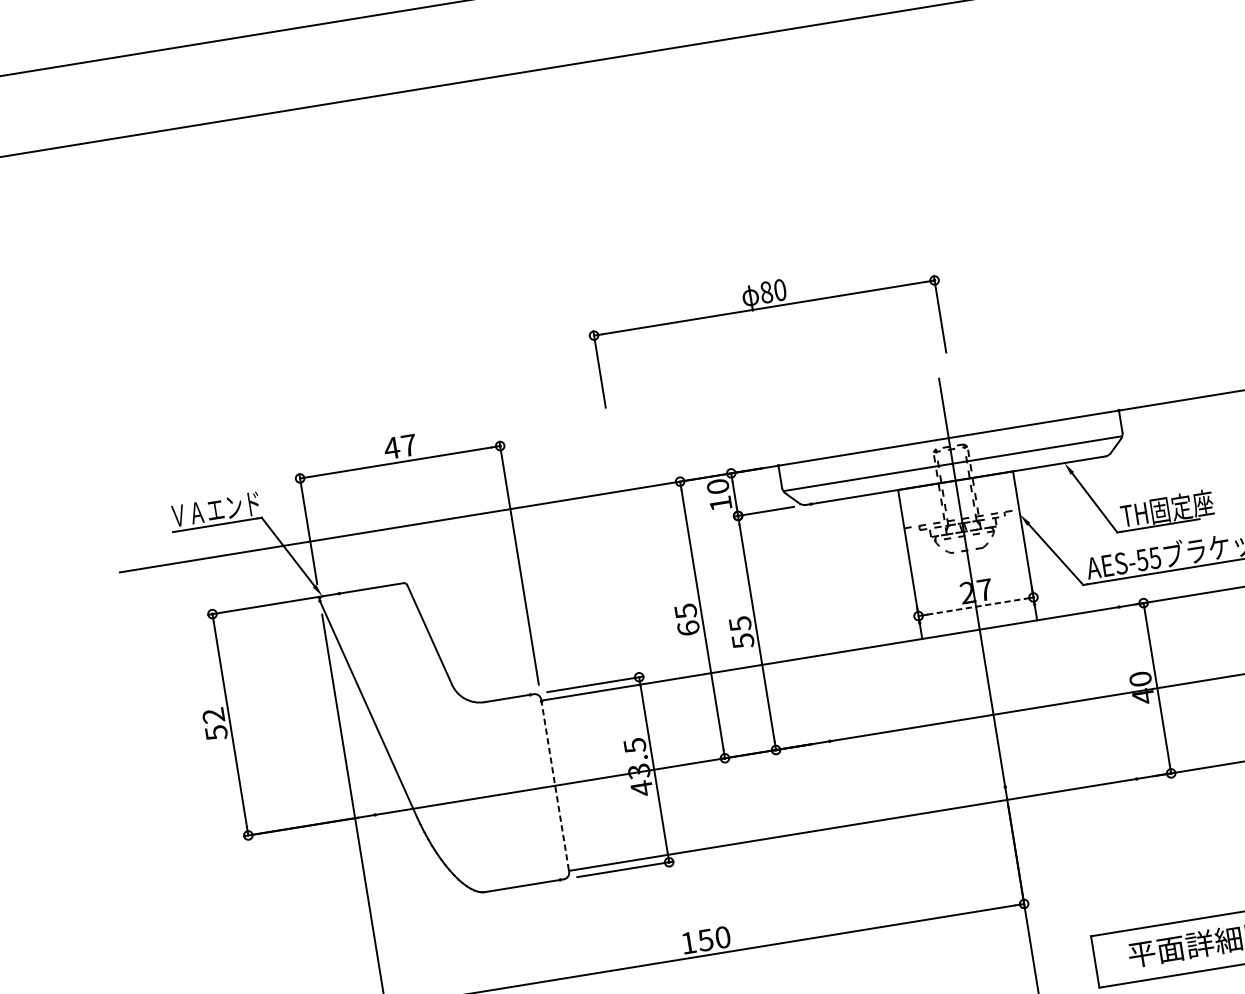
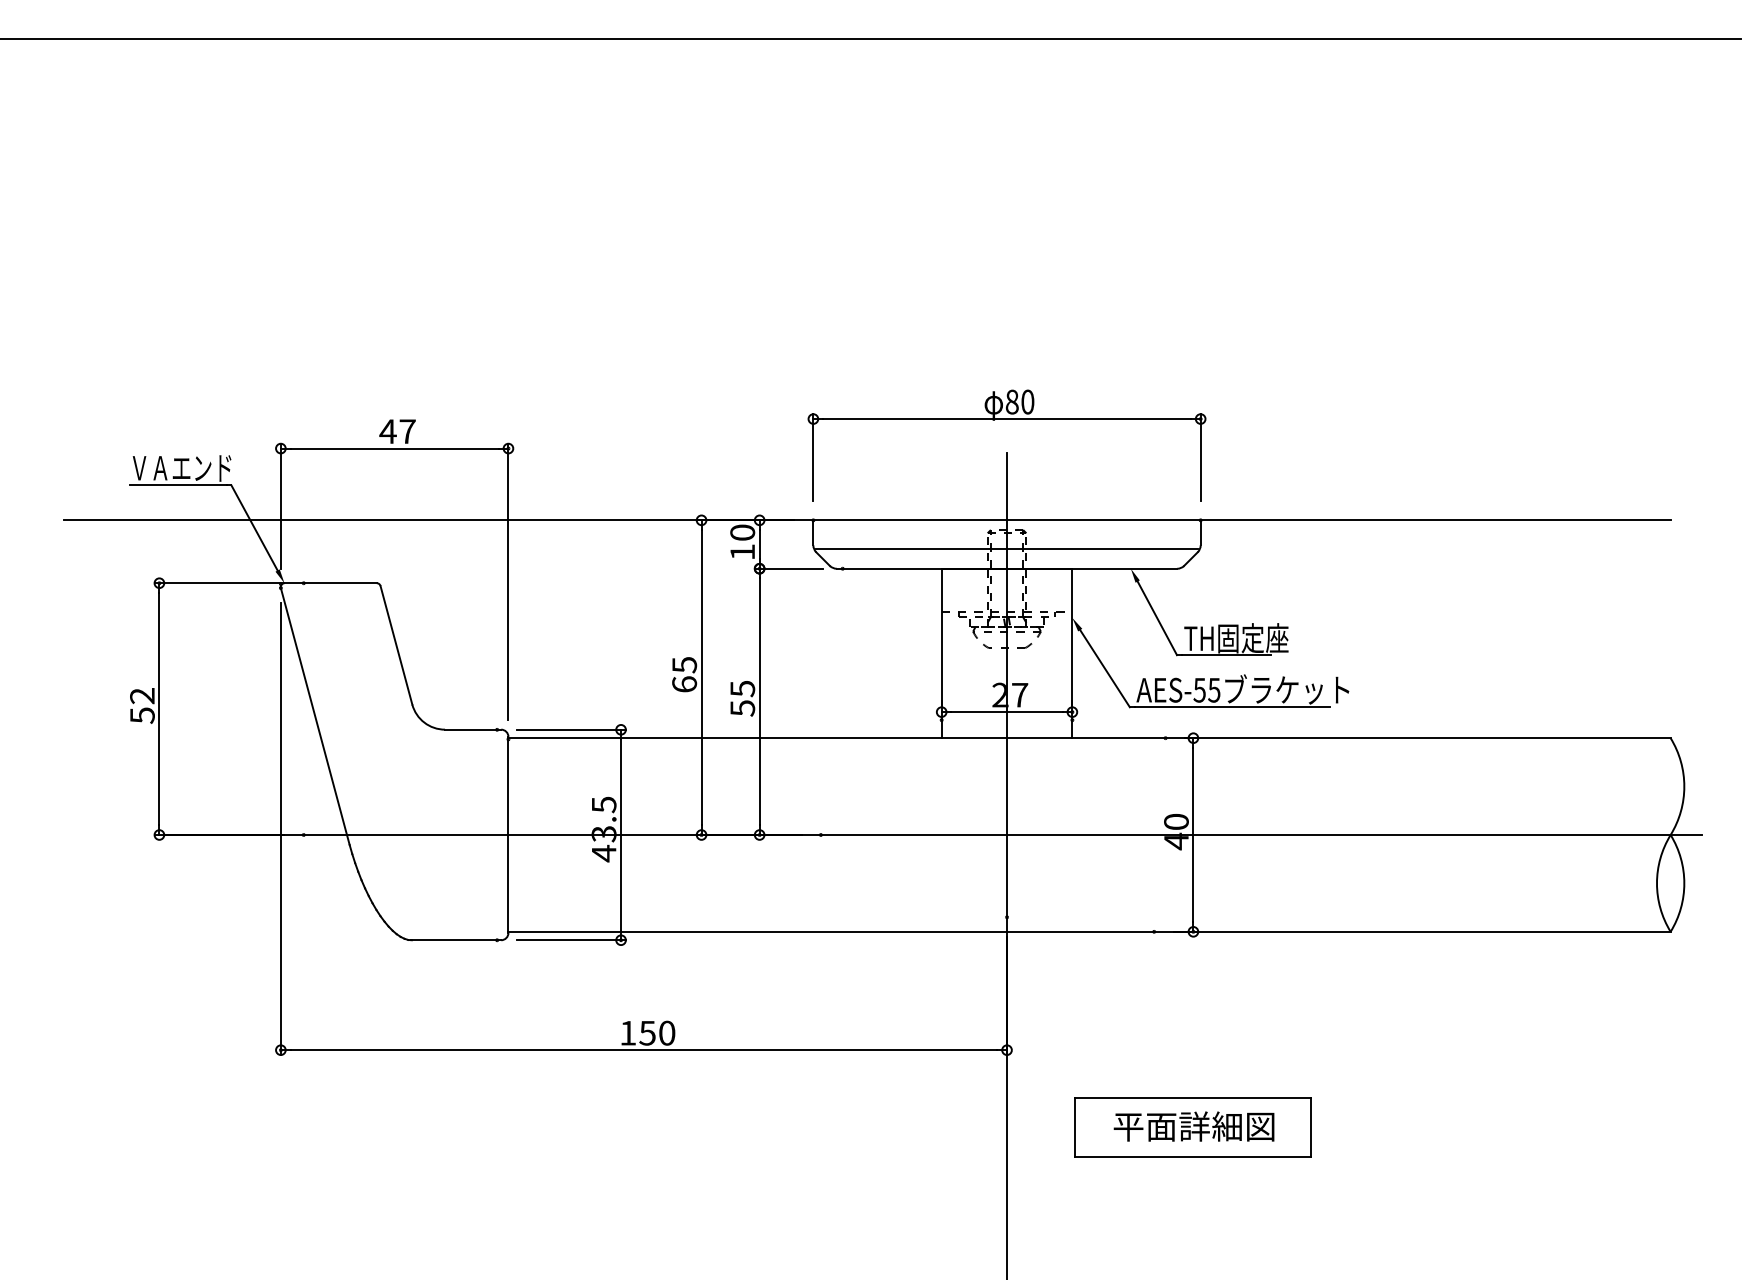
part: (763, 308) -> (1006, 419), moved
line: (976, 607) -> (1007, 712), dashed -> solid
line: (555, 786) -> (508, 835), dashed -> solid

